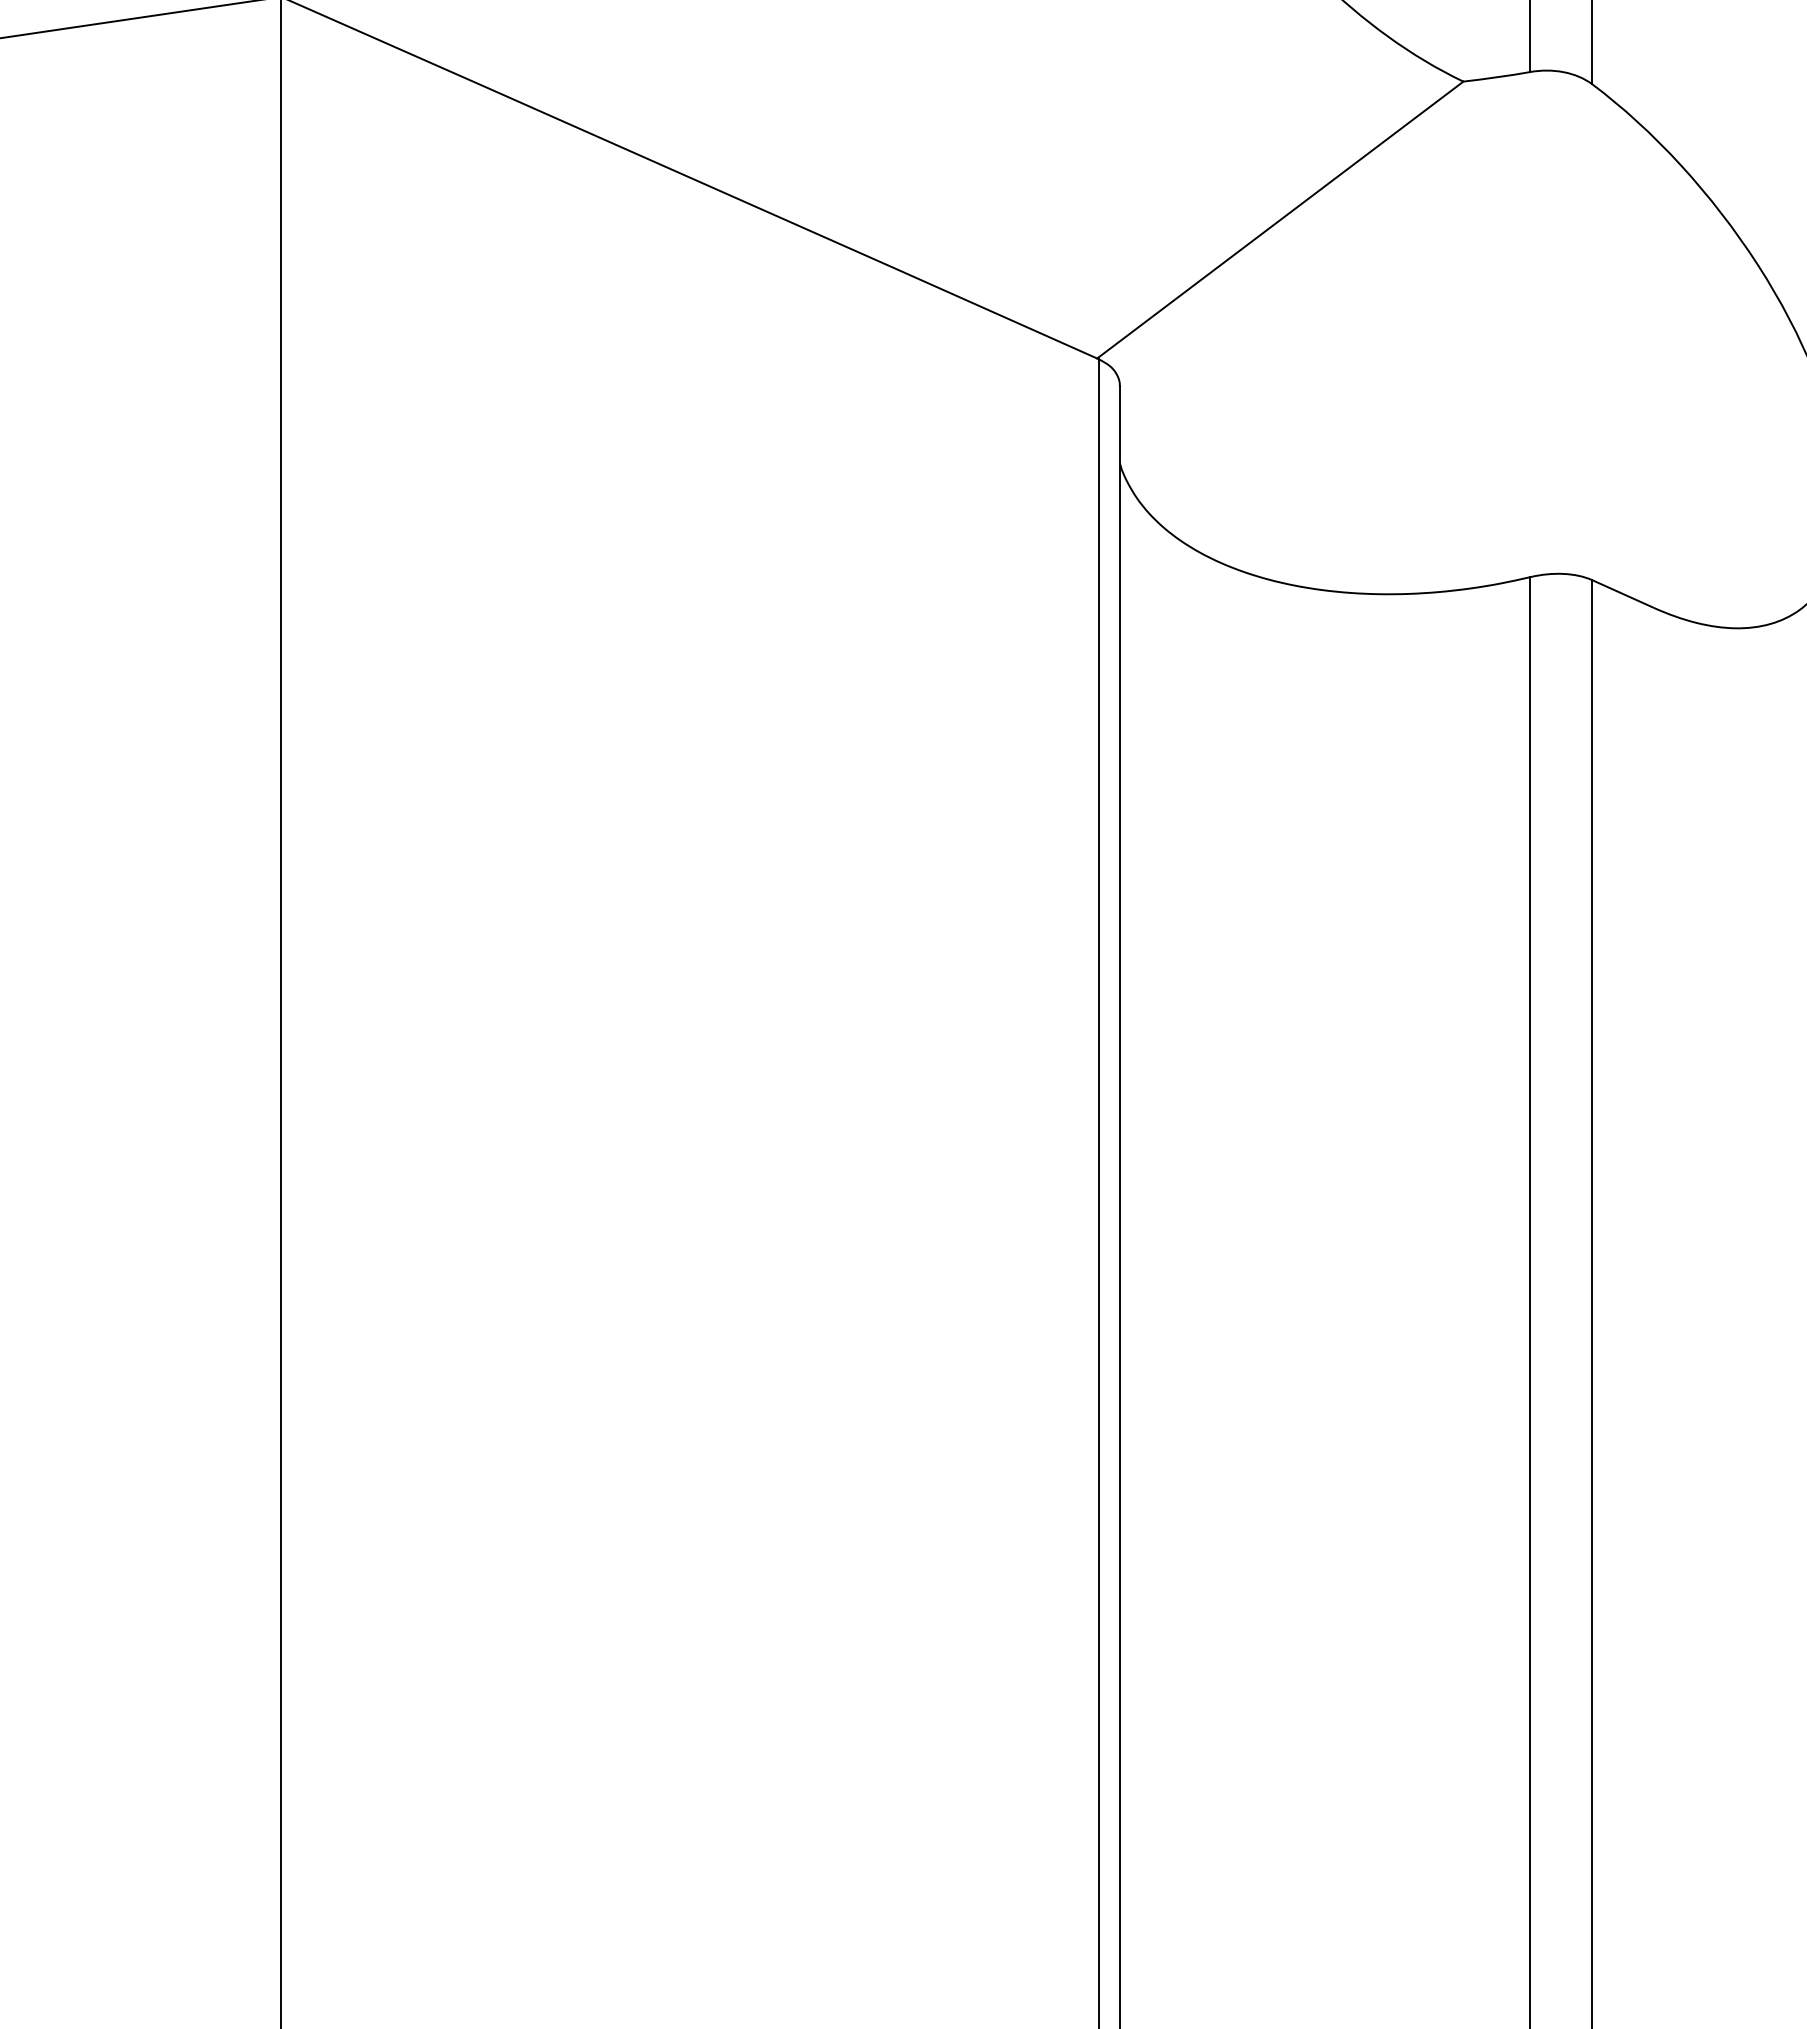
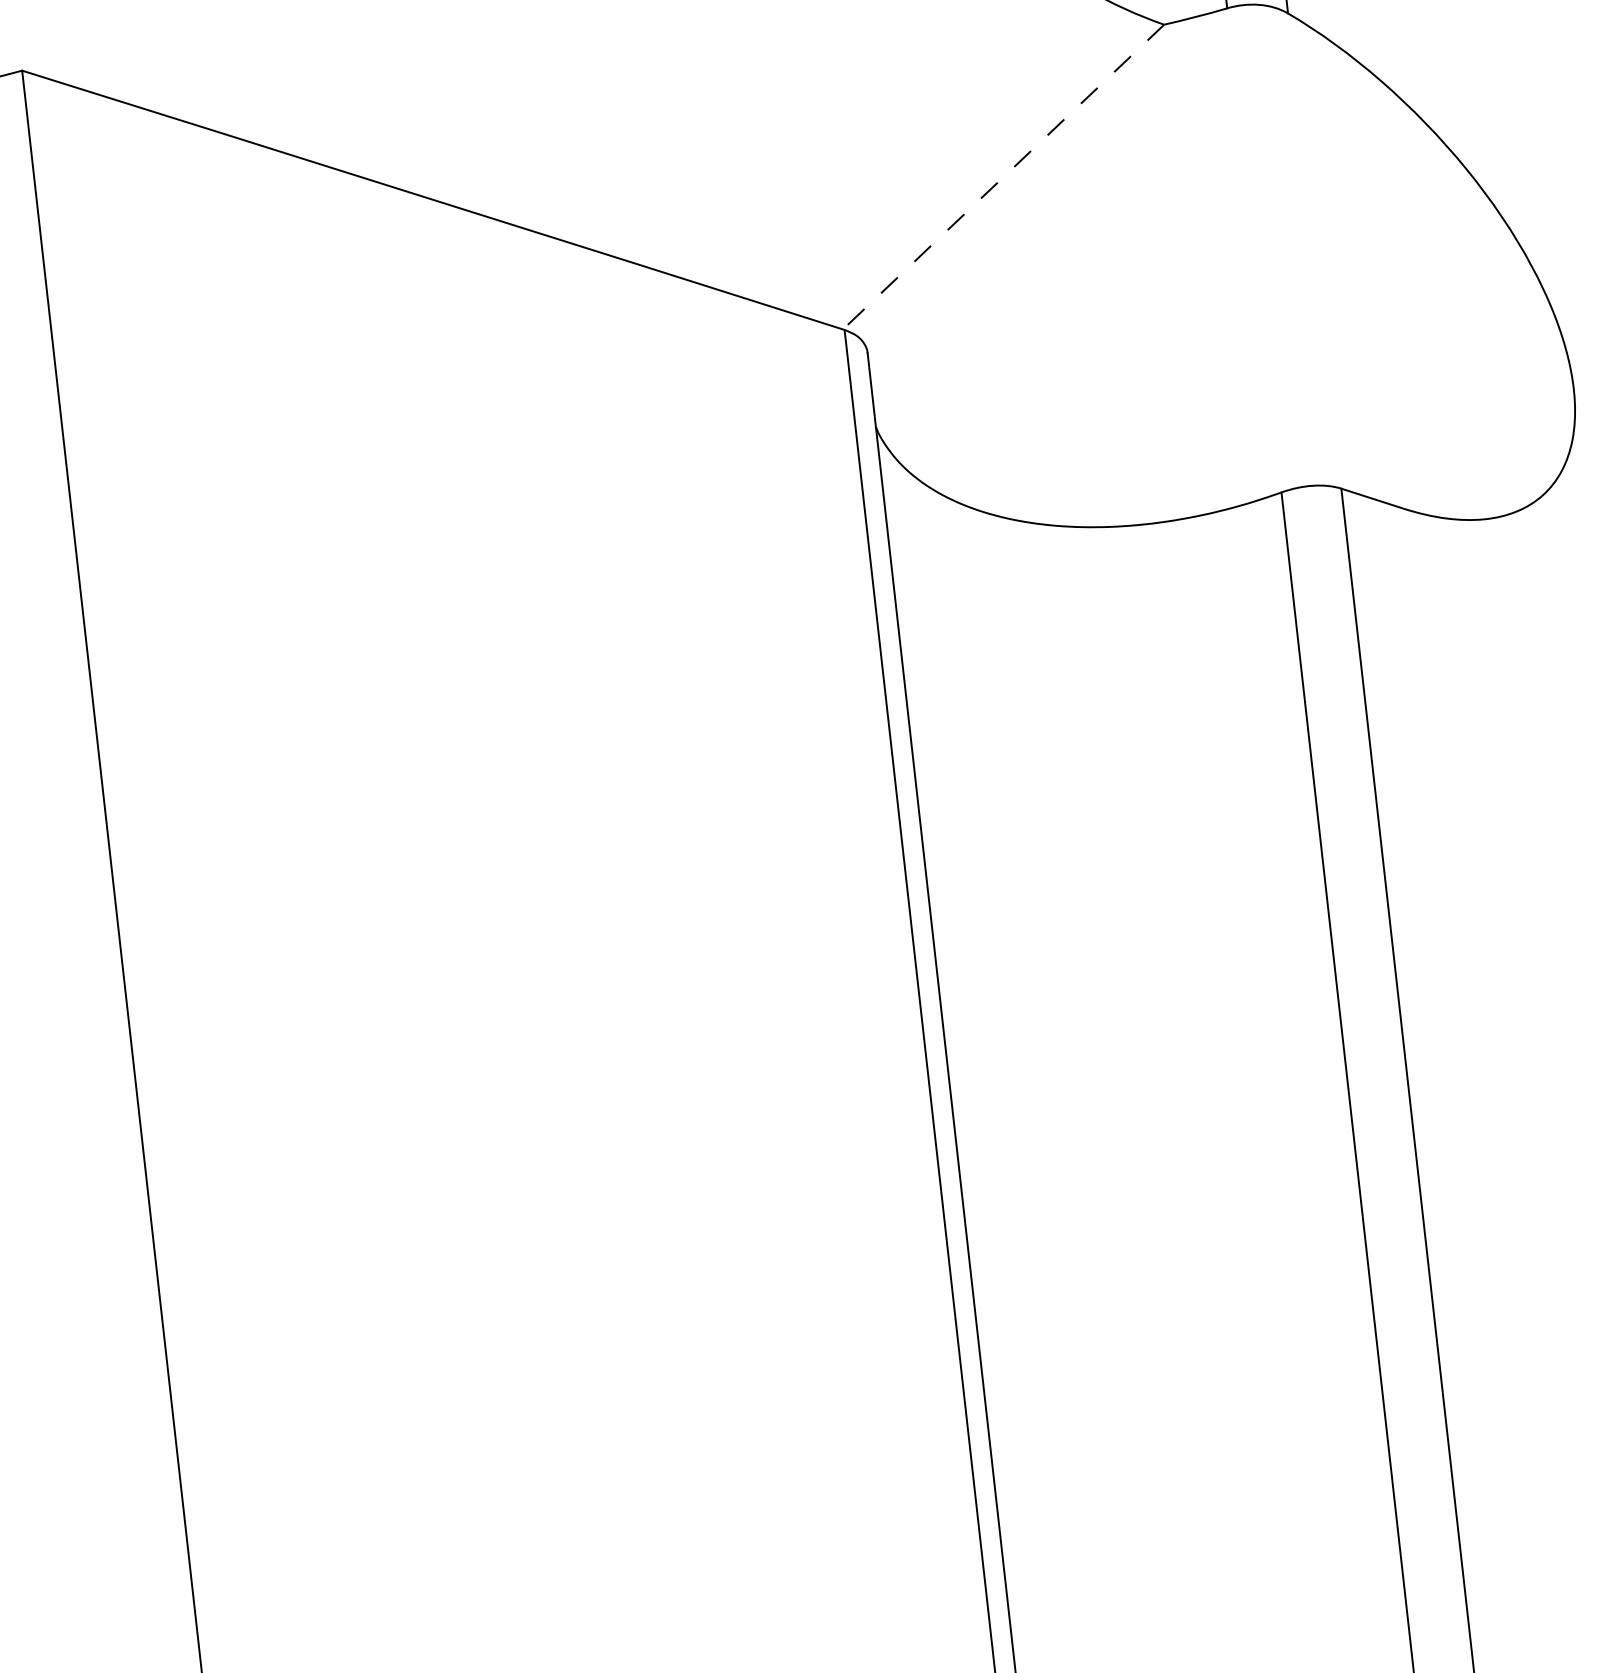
line: (1280, 220) -> (1003, 177), solid -> dashed

